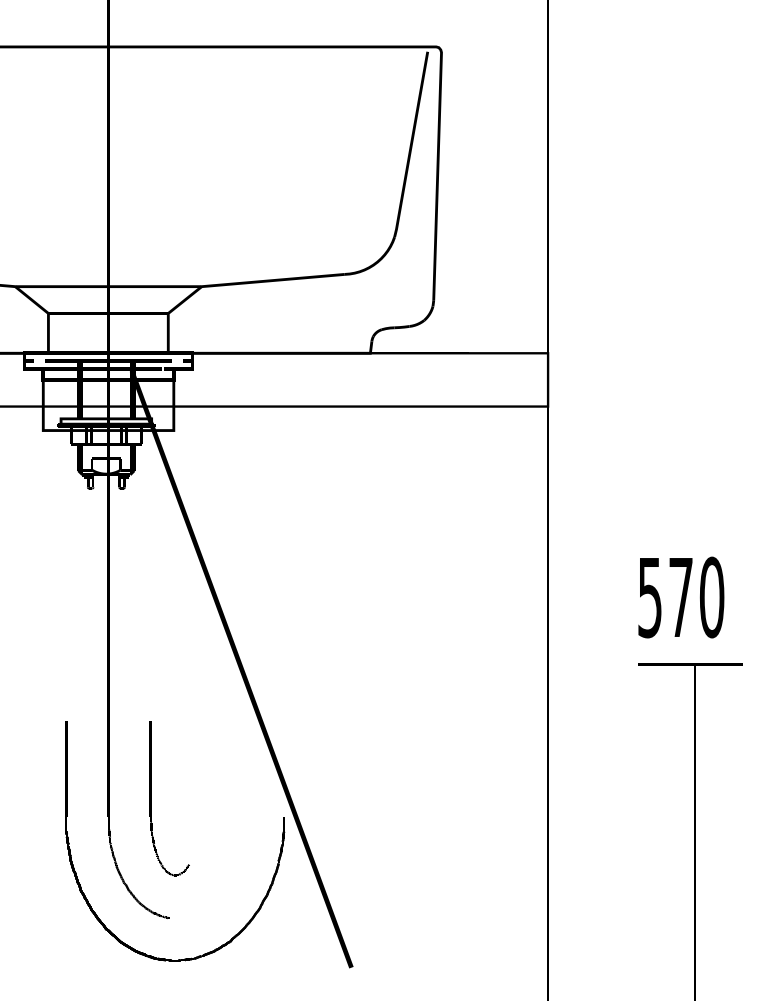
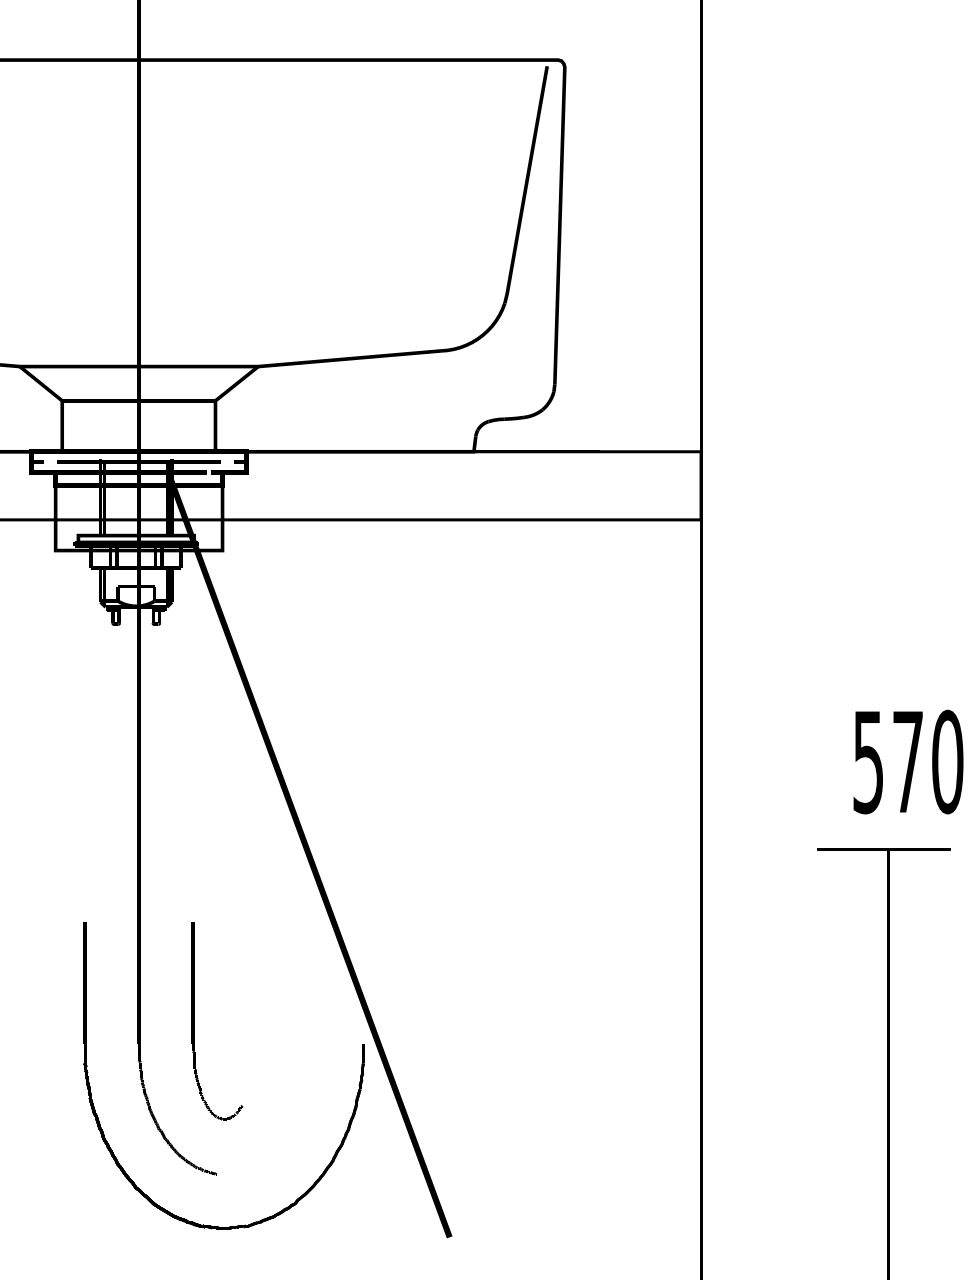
text: (681, 597) -> (908, 761), moved

